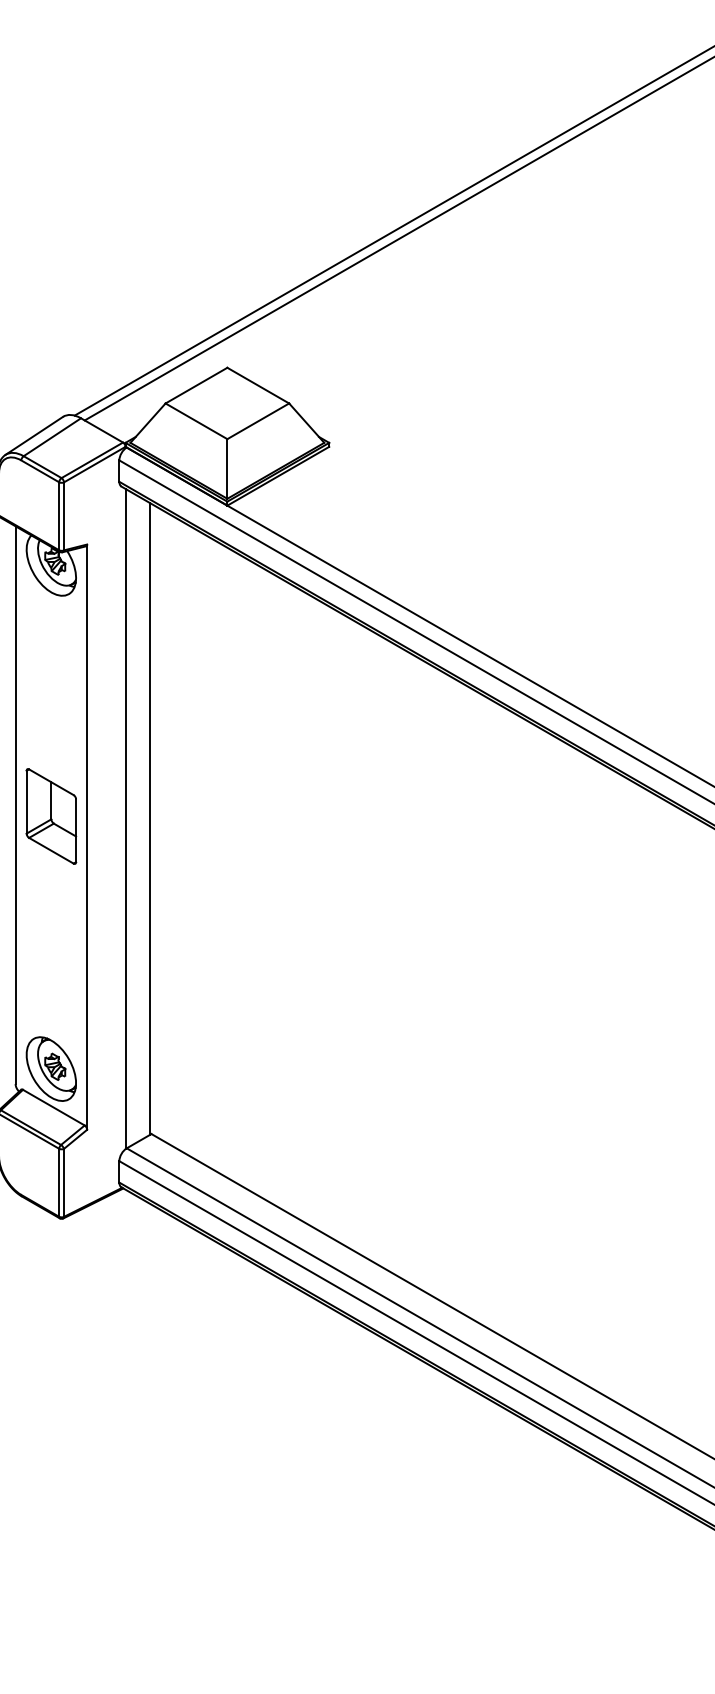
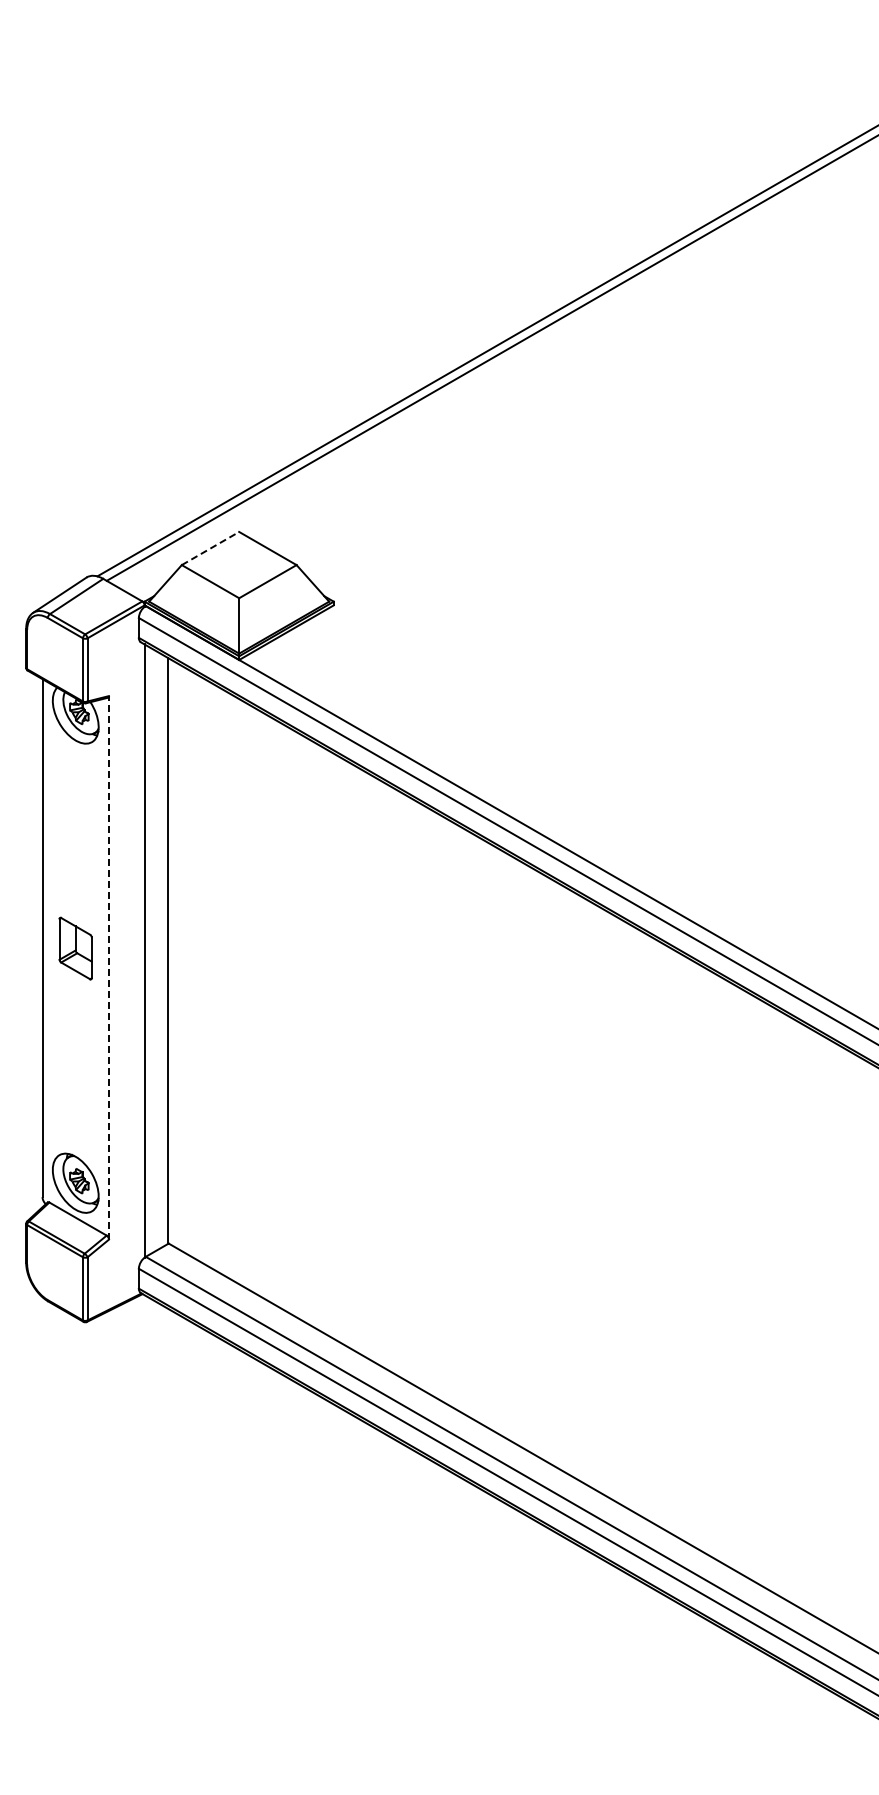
line: (196, 385) -> (210, 548), solid -> dashed
part: (51, 816) -> (75, 948), size x0.7
line: (86, 836) -> (108, 967), solid -> dashed

